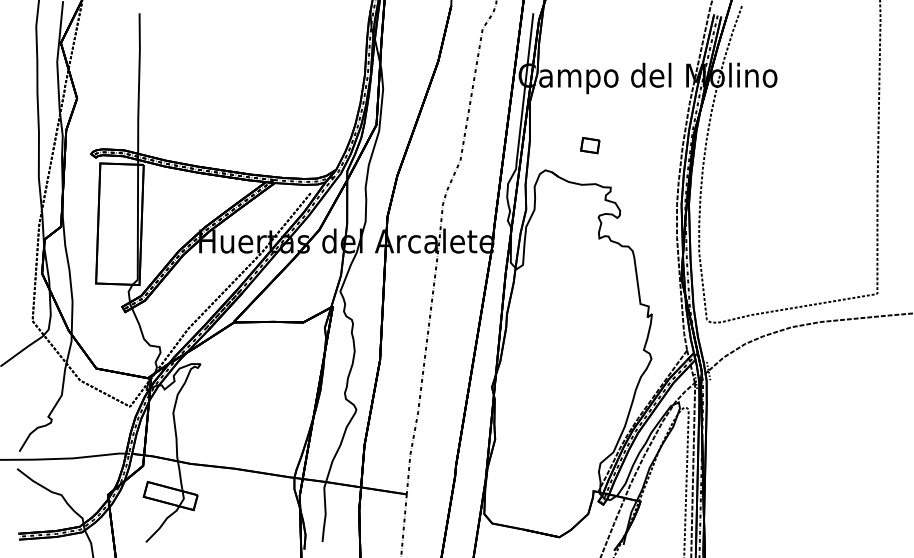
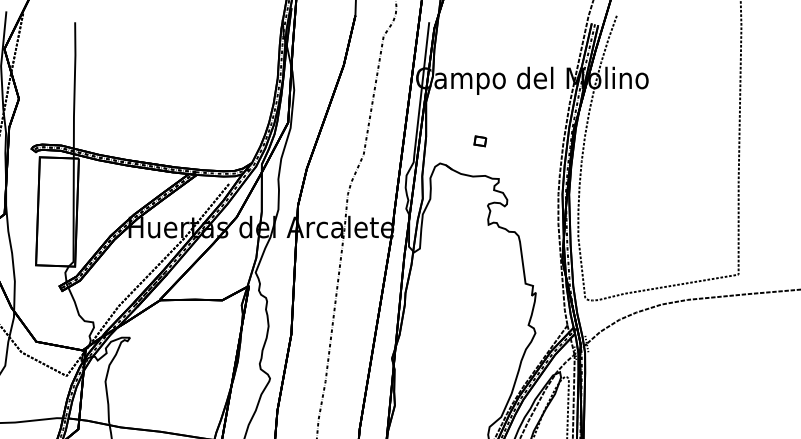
part: (589, 145) -> (479, 141), size x0.71

